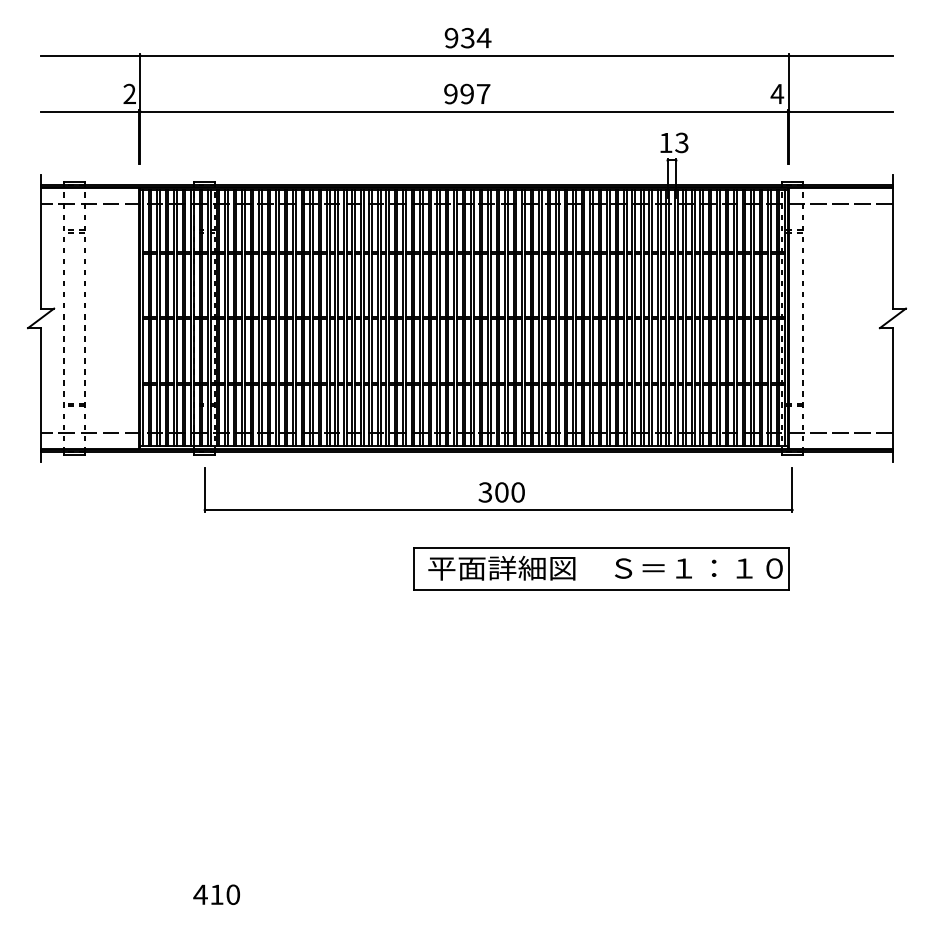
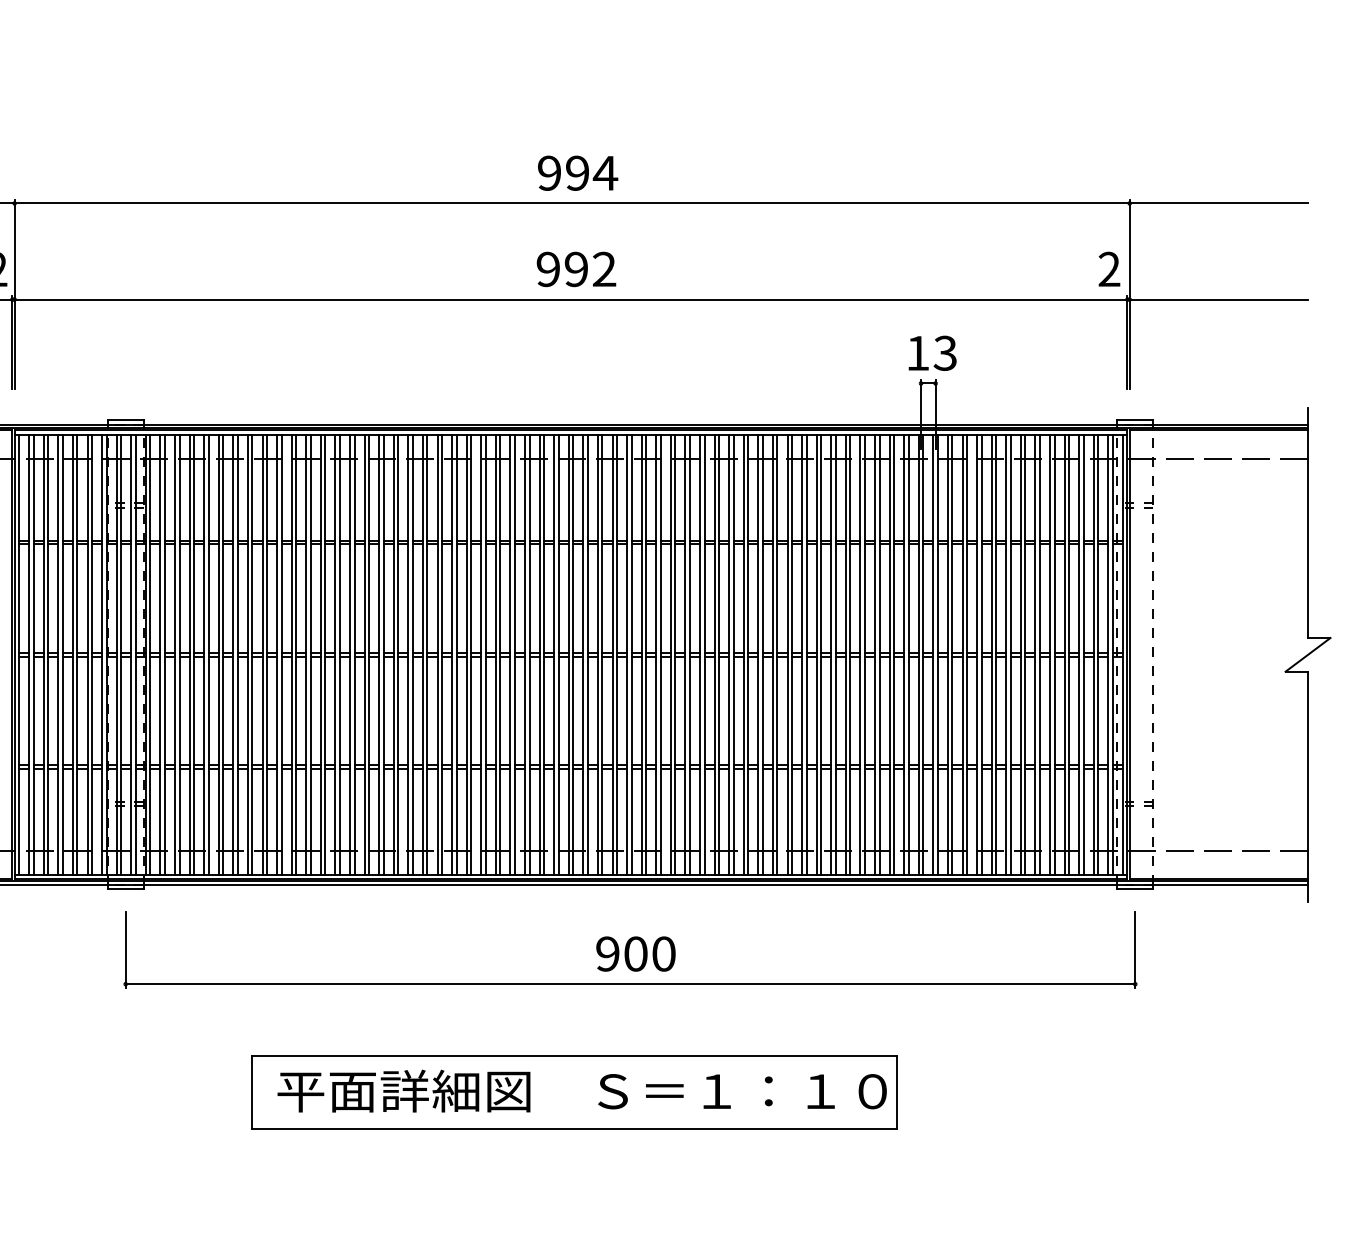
text: (467, 38) -> (576, 173), 934 -> 994
text: (483, 93) -> (604, 268), 997 -> 992
text: (777, 93) -> (1109, 268), 4 -> 2
text: (485, 492) -> (607, 954), 300 -> 900
part: (601, 568) -> (575, 1091), moved

